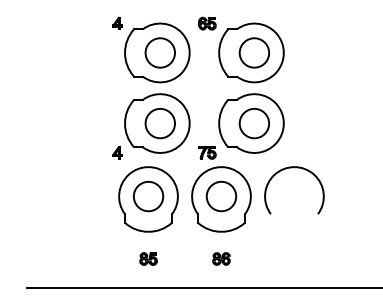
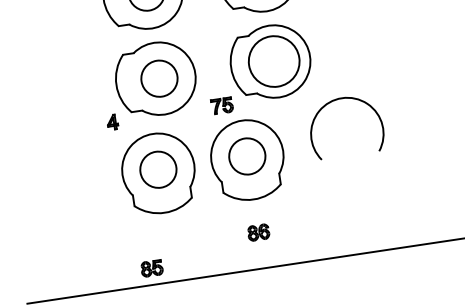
circle: (254, 123) -> (274, 61), size x1.4
arc: (294, 168) -> (342, 99), moved
part: (148, 258) -> (151, 267), moved

